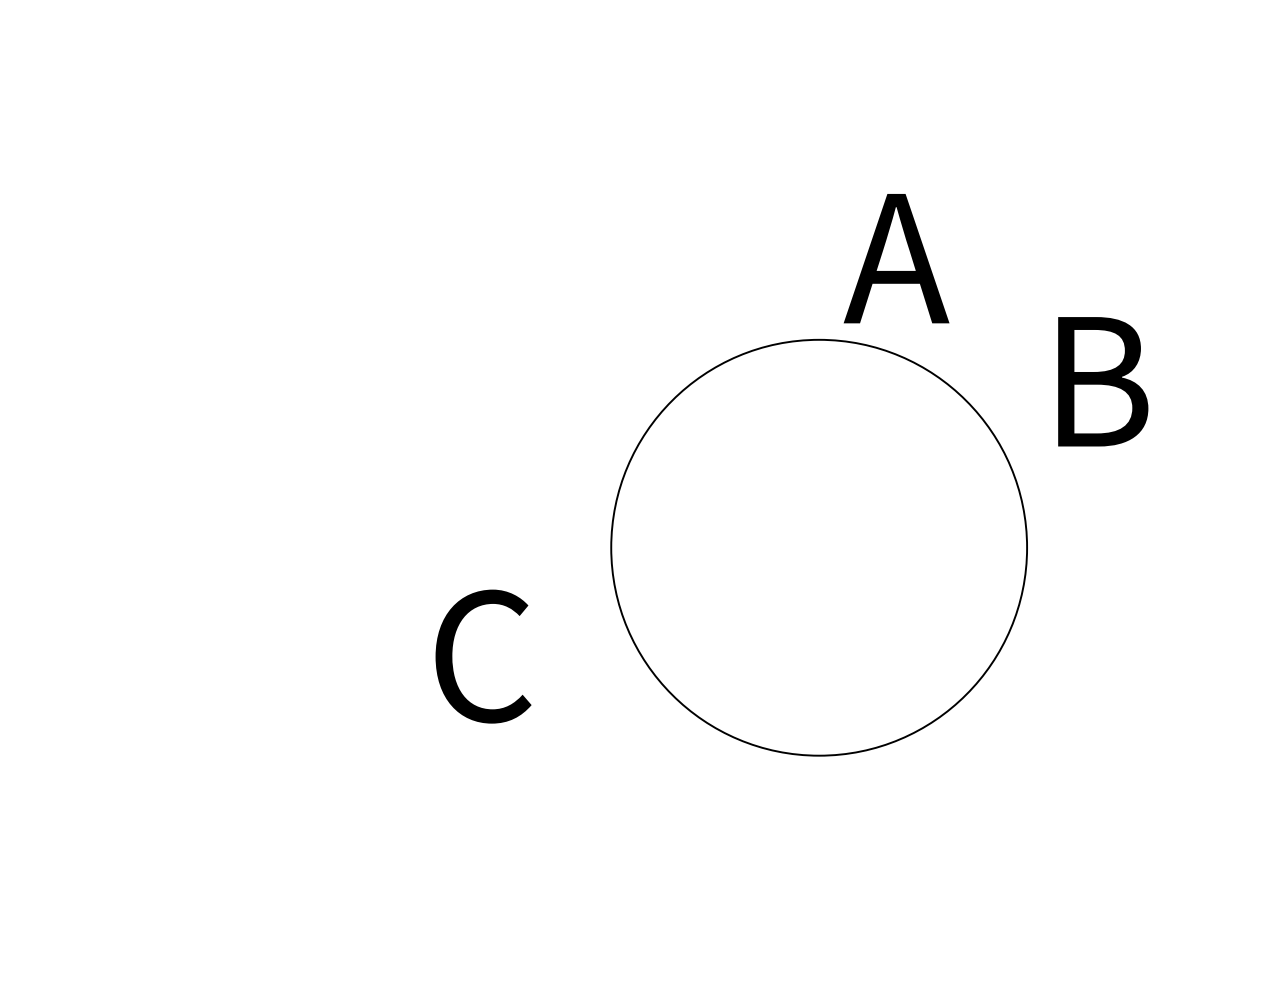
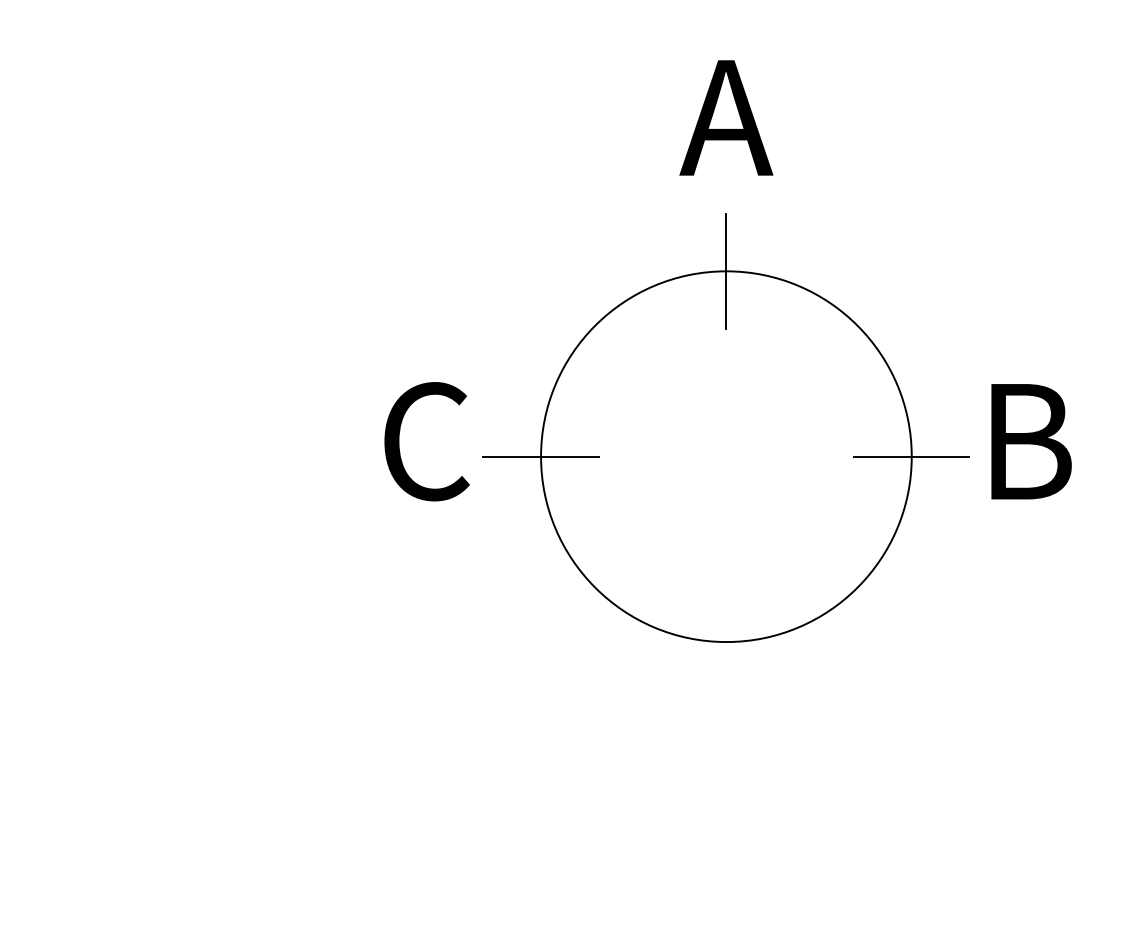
text: (896, 258) -> (726, 117), moved
line: (819, 340) -> (726, 271), added
text: (1103, 381) -> (1031, 441), moved
line: (610, 547) -> (540, 456), added
line: (1026, 547) -> (911, 456), added
text: (482, 656) -> (426, 441), moved

